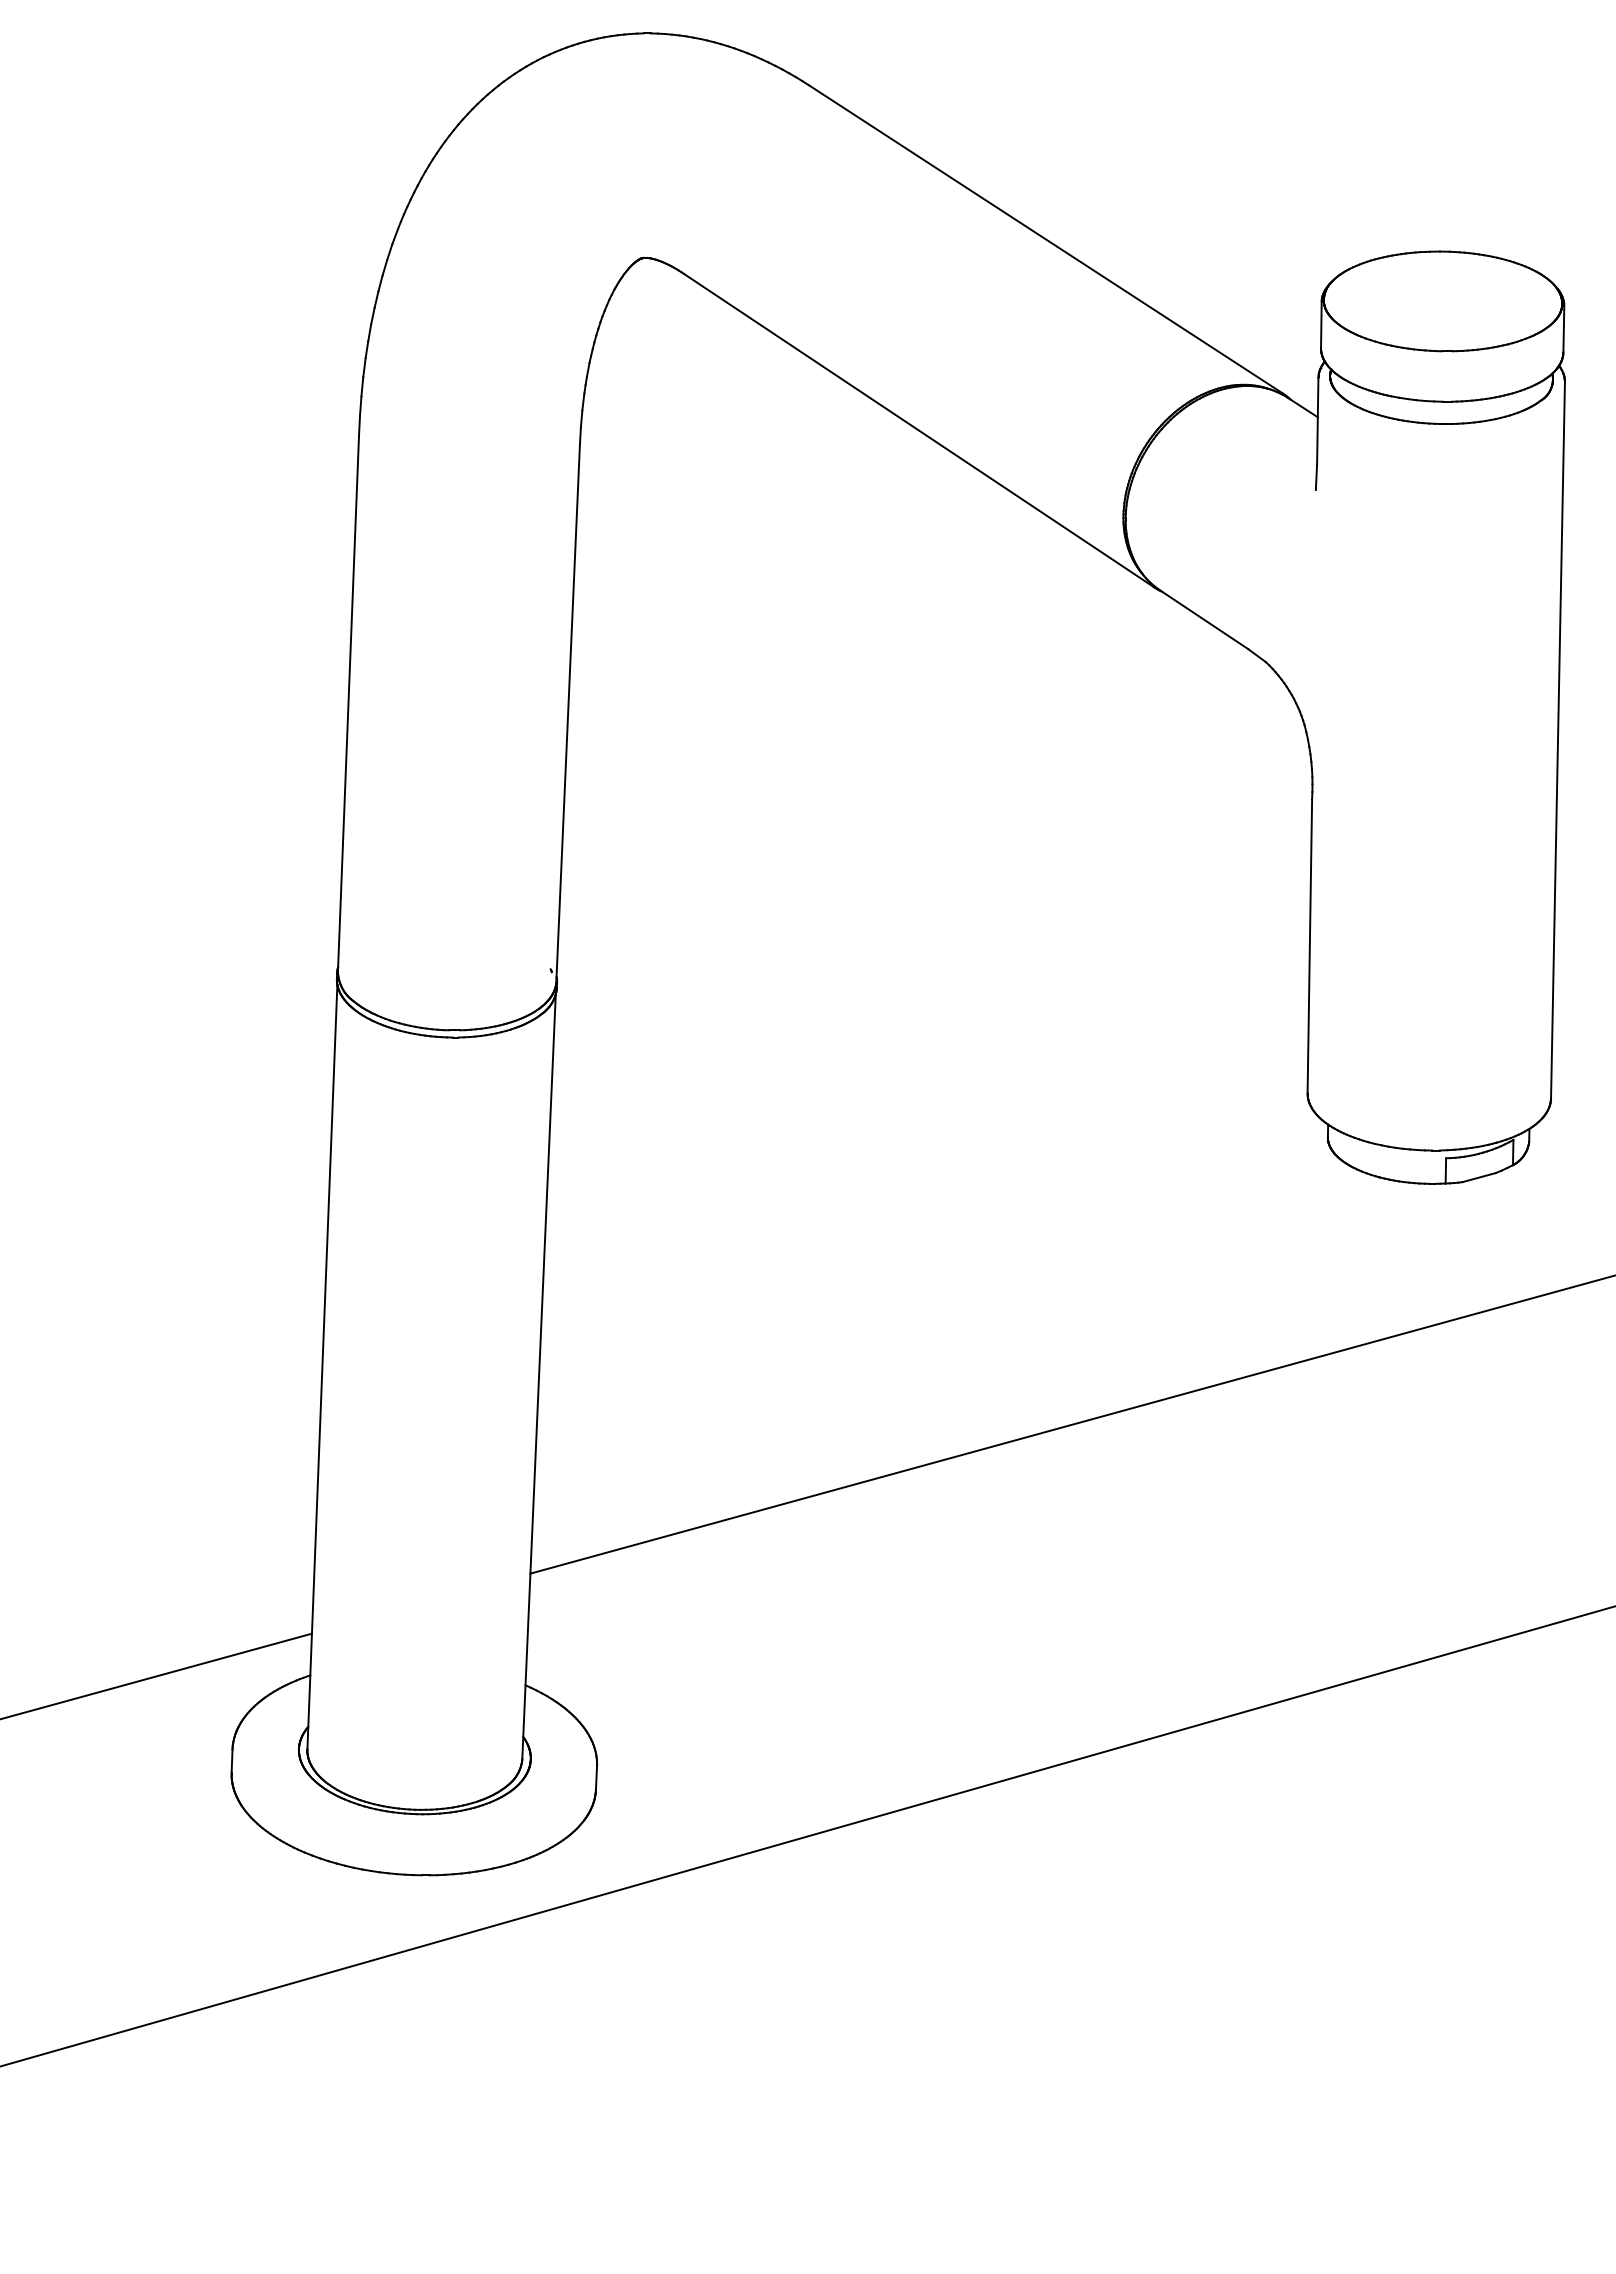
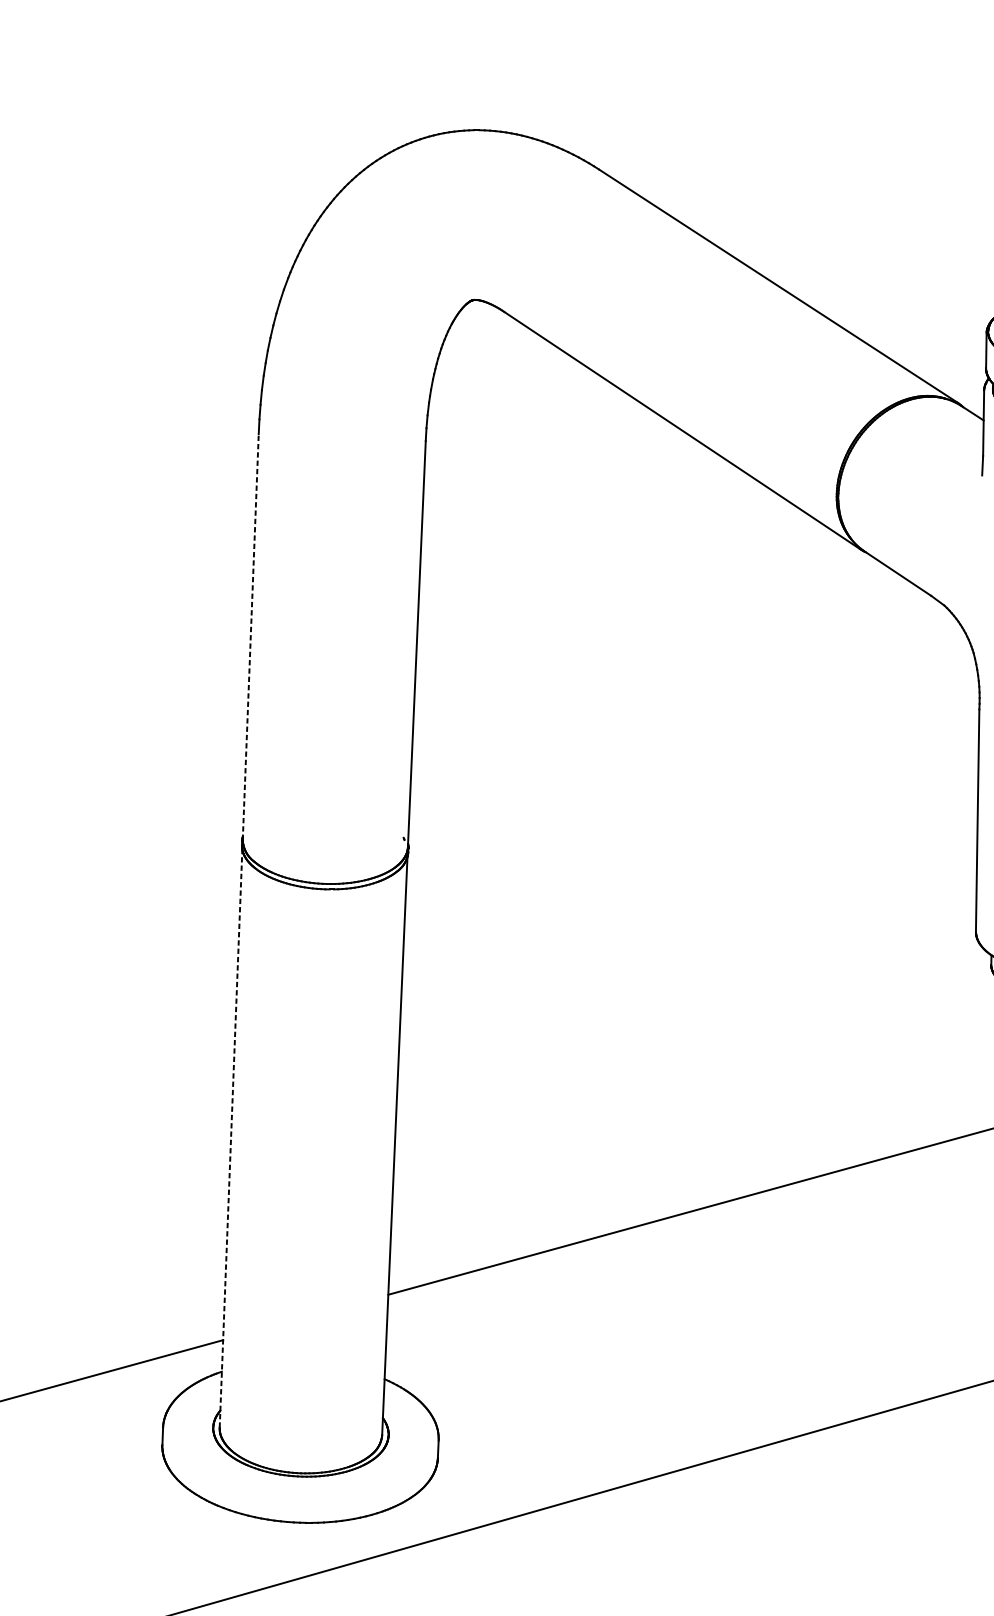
line: (348, 703) -> (250, 636), solid -> dashed
line: (322, 1366) -> (231, 1138), solid -> dashed

